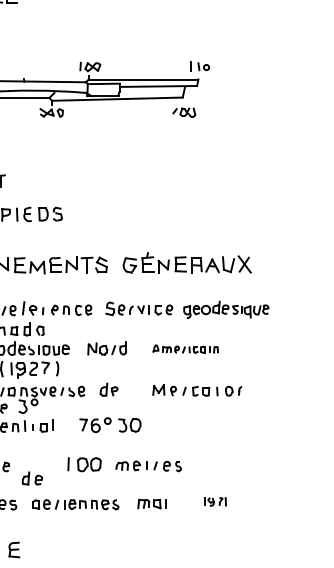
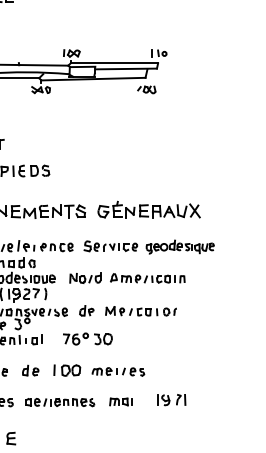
part: (185, 349) -> (147, 278), size x1.43
part: (196, 390) -> (140, 311), moved
part: (32, 478) -> (30, 370), moved
part: (215, 502) -> (171, 400), size x1.67

